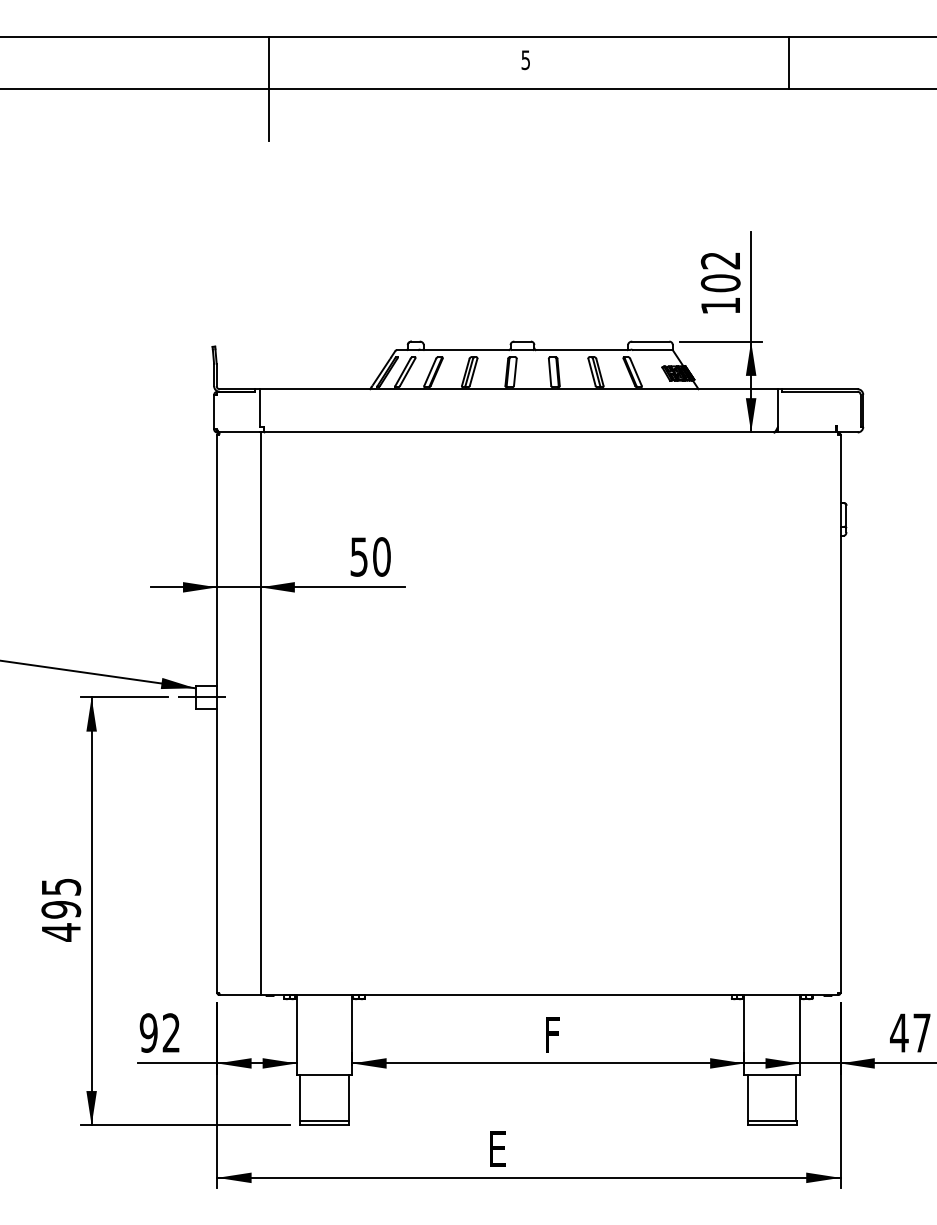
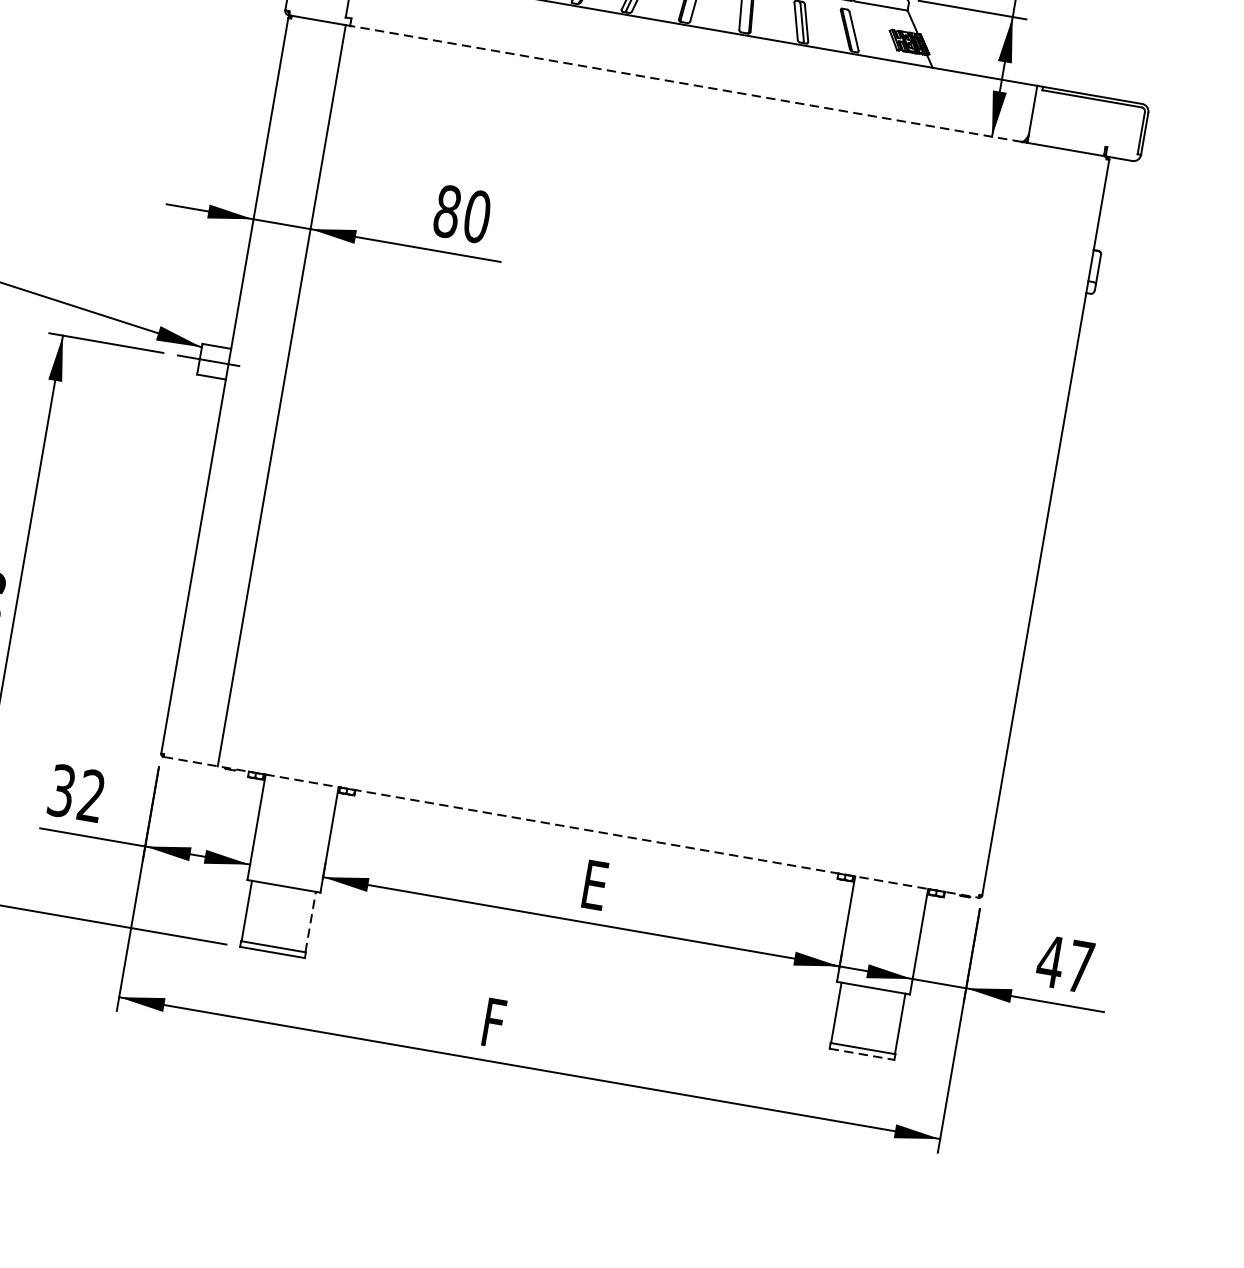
line: (518, 432) -> (685, 83), solid -> dashed
text: (359, 556) -> (447, 211), 50 -> 80
line: (529, 995) -> (571, 828), solid -> dashed
text: (148, 1032) -> (61, 790), 92 -> 32
text: (555, 1034) -> (597, 885), F -> E
line: (348, 1098) -> (310, 922), solid -> dashed
line: (772, 1125) -> (862, 1054), solid -> dashed
text: (499, 1148) -> (497, 1022), E -> F

